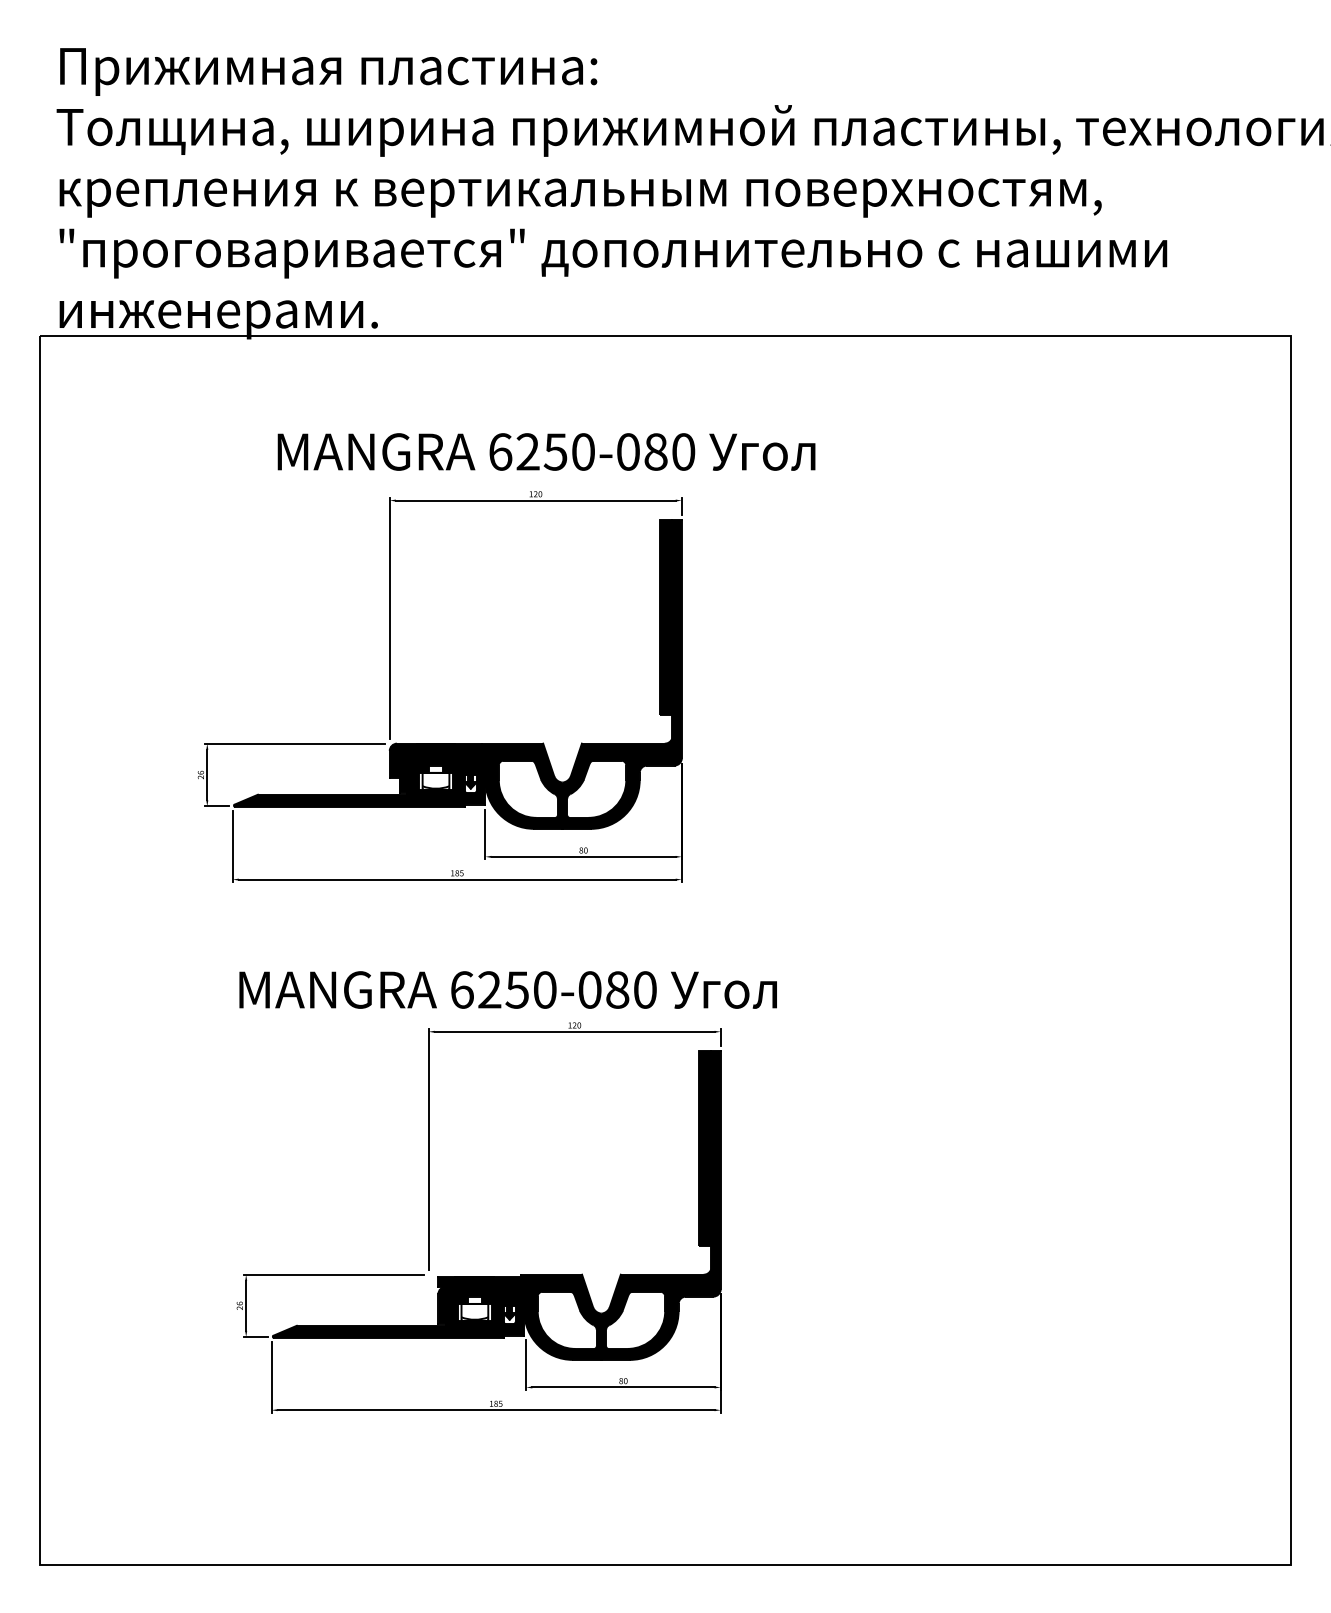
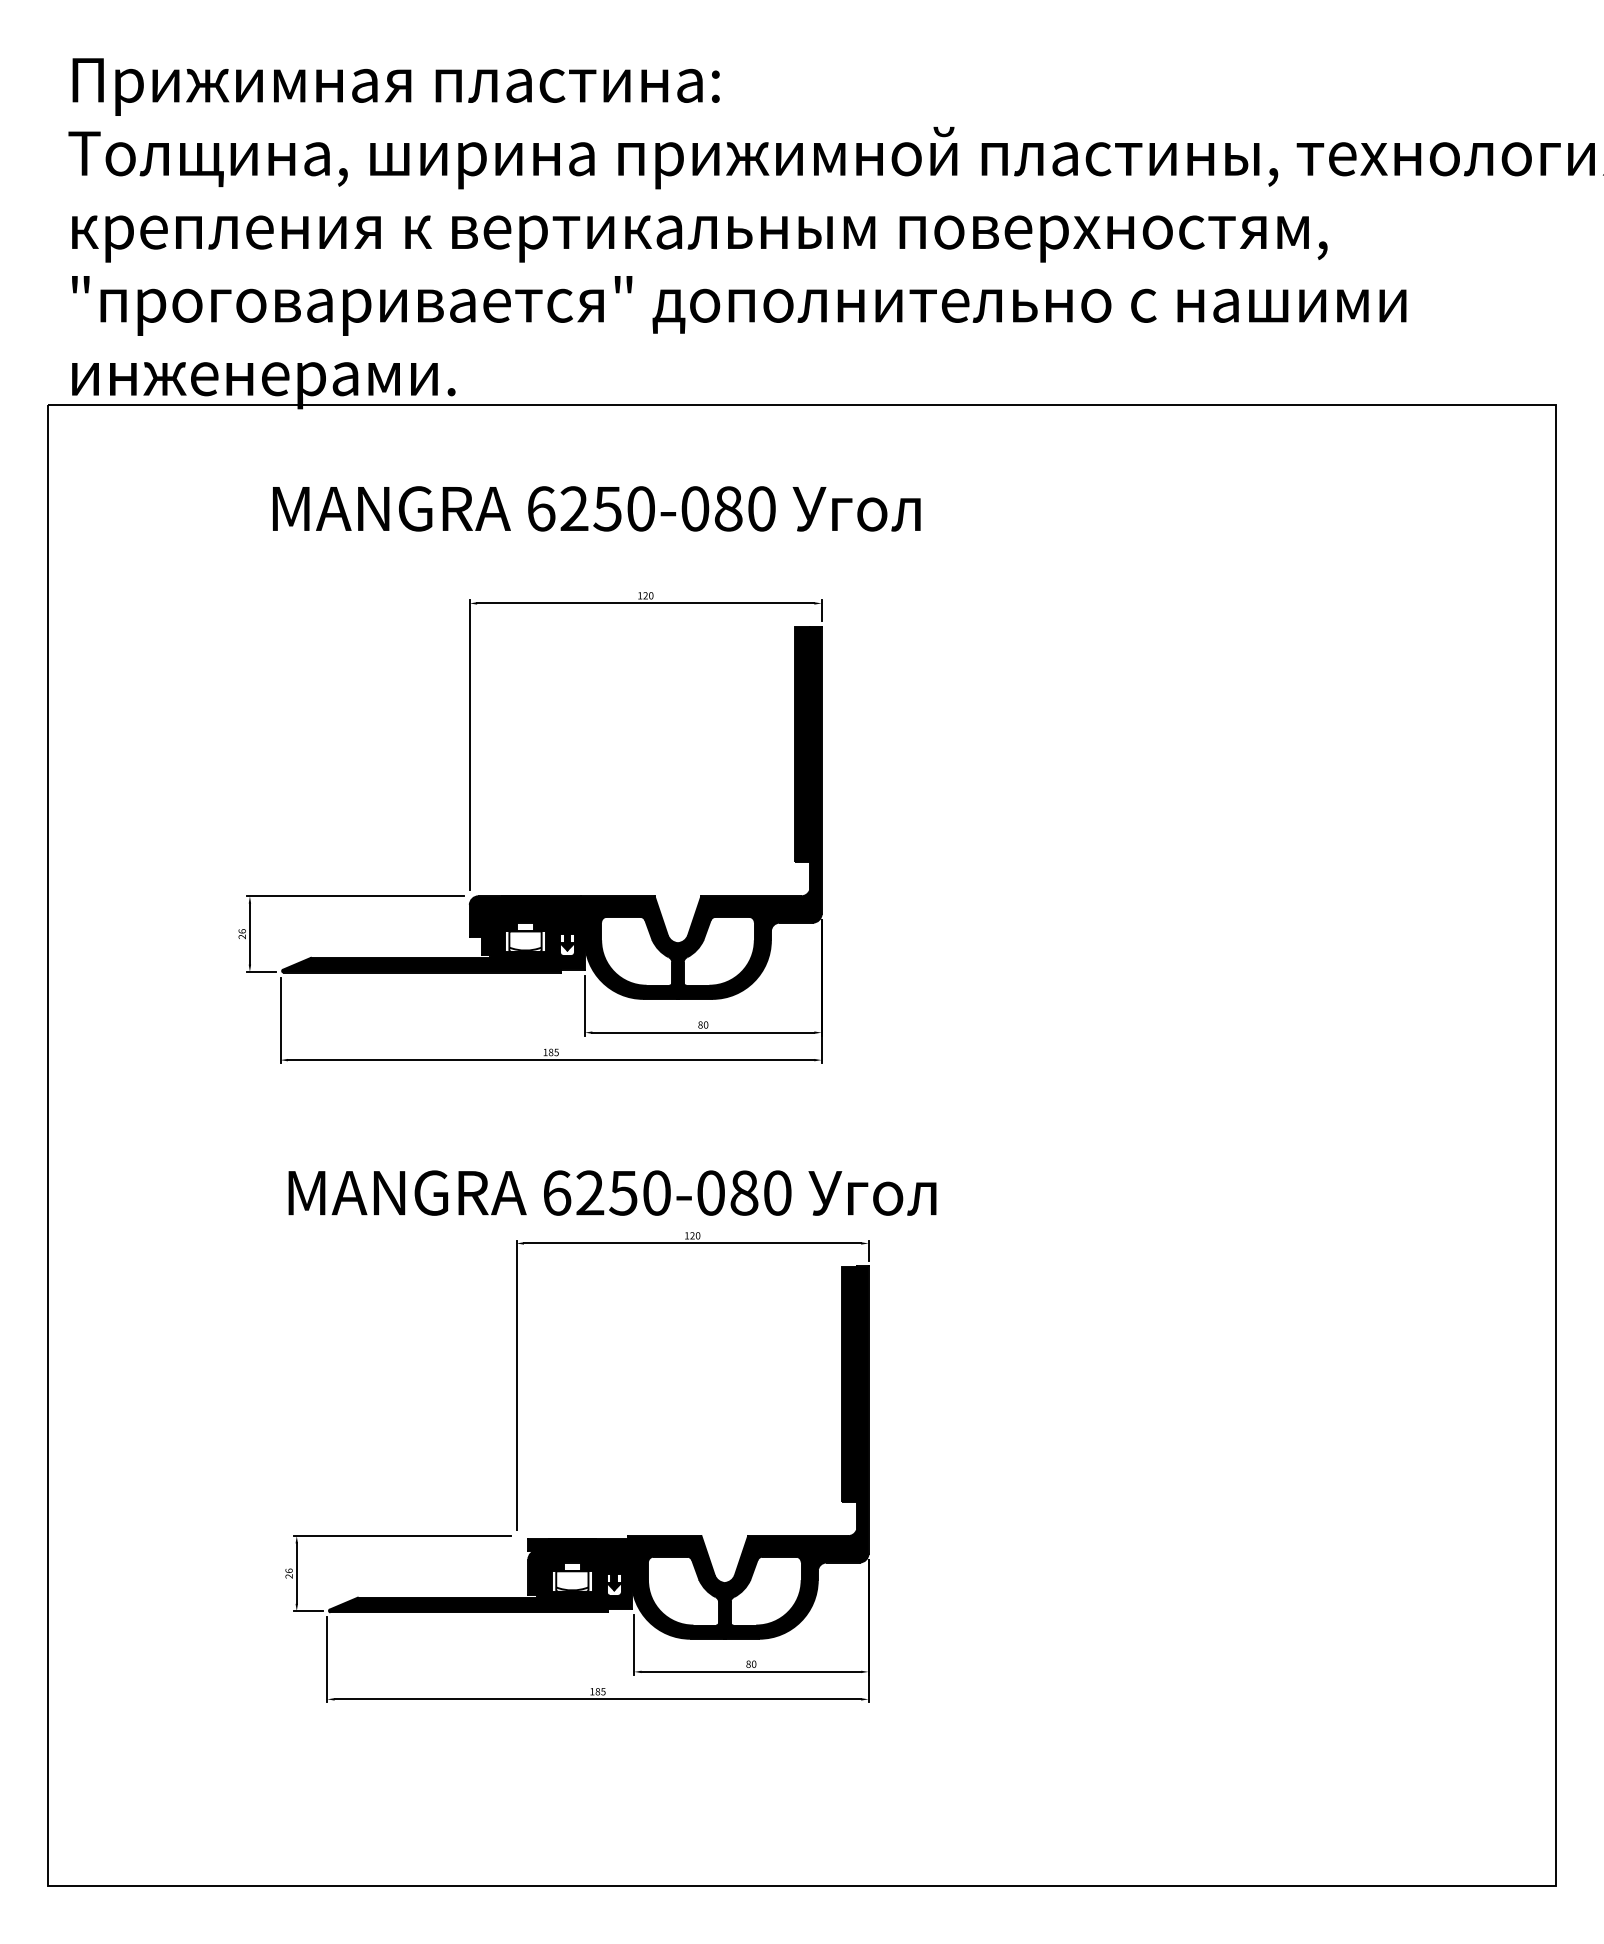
text: (546, 451) -> (596, 508), moved

